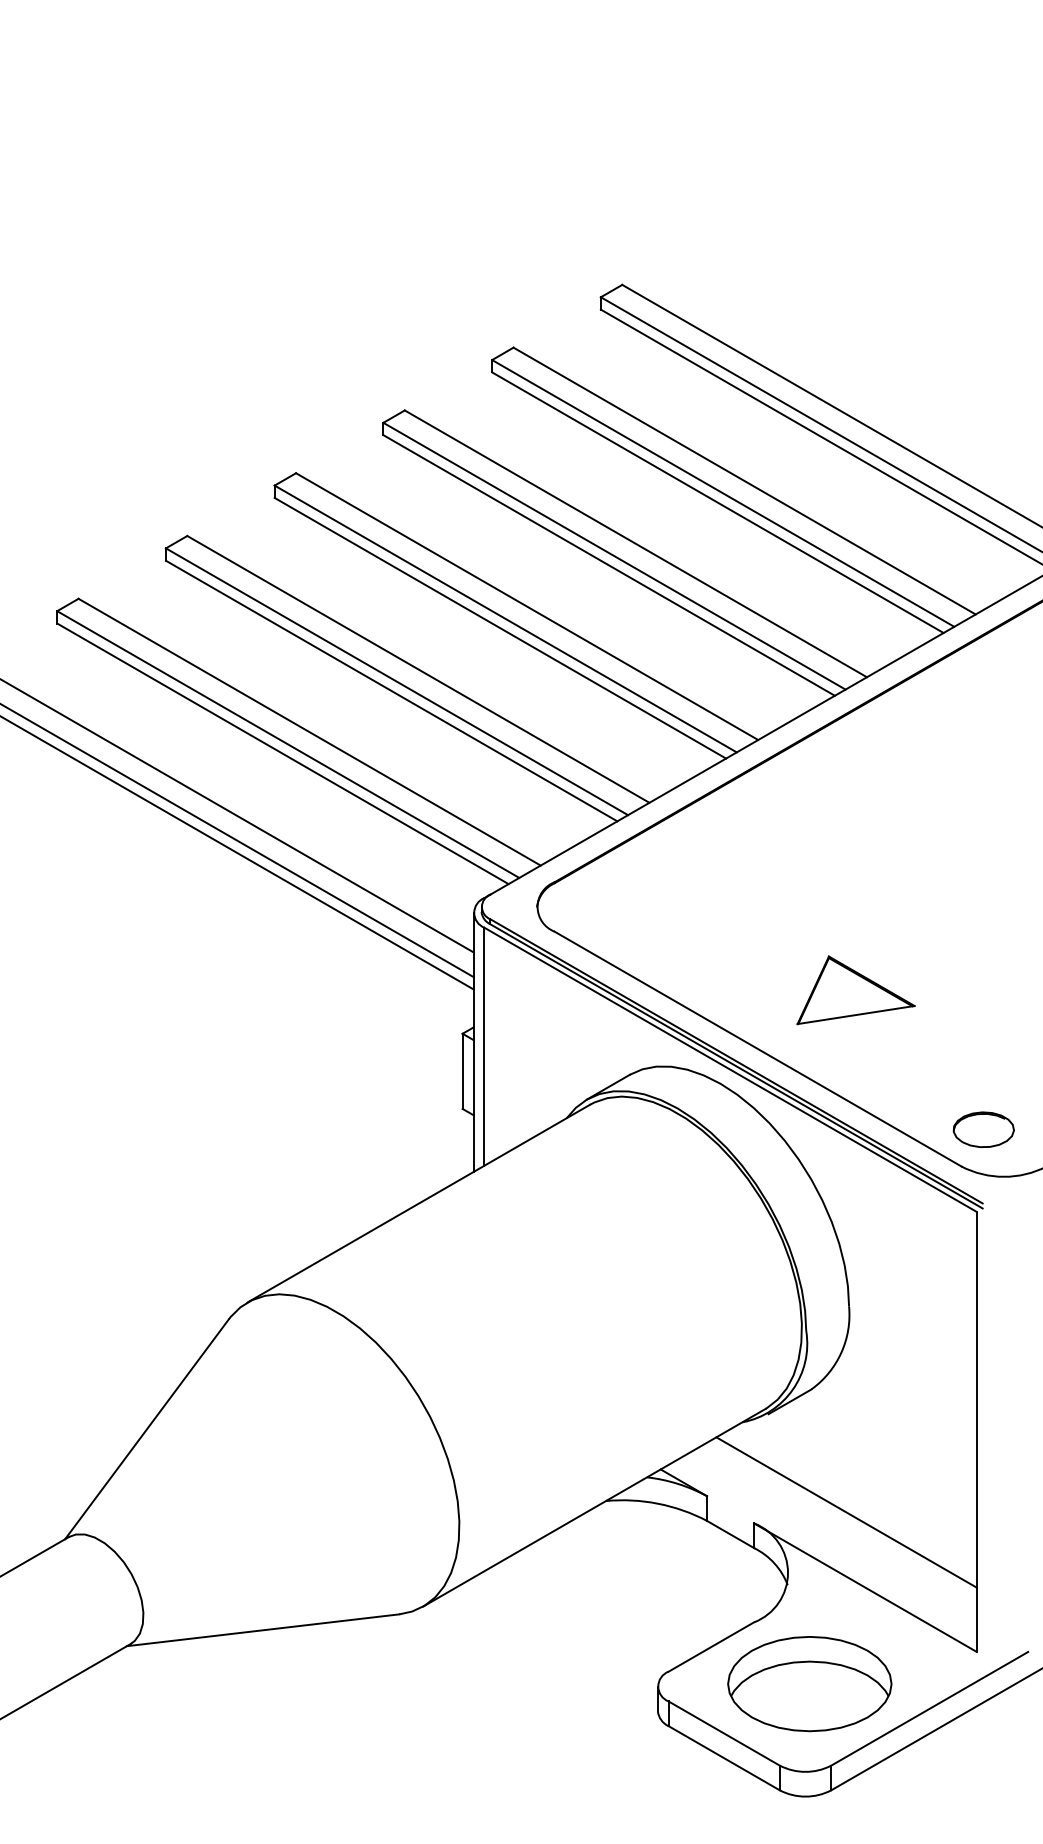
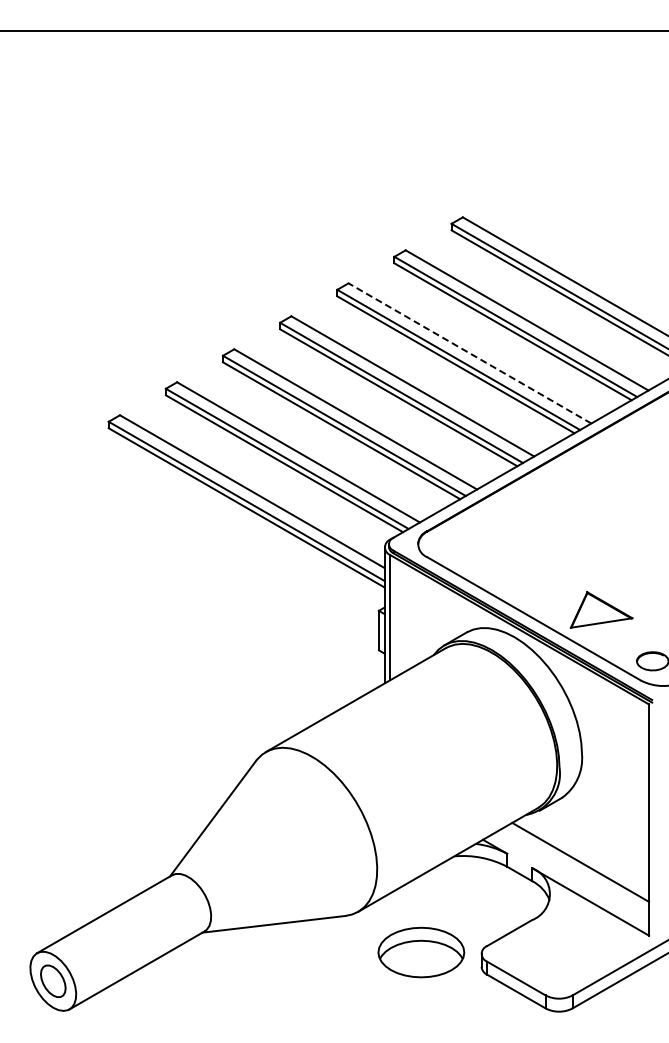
line: (635, 543) -> (469, 353), solid -> dashed
part: (855, 989) -> (601, 609), moved
part: (810, 1683) -> (421, 952), moved

